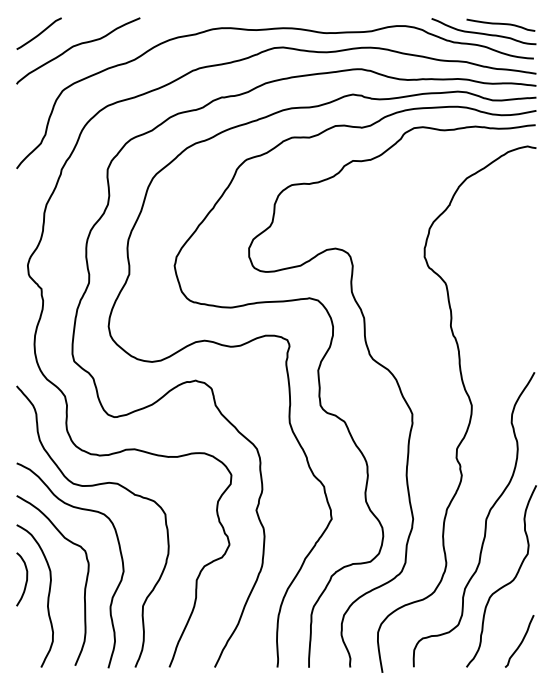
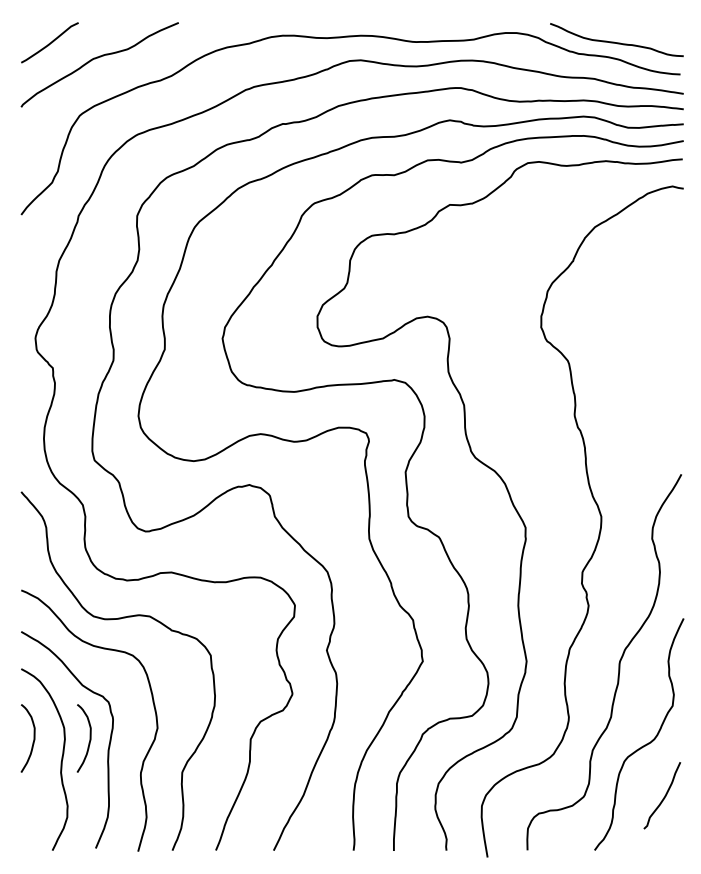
curve: (500, 24) -> (637, 31), removed
curve: (69, 581) -> (88, 741), added
curve: (520, 642) -> (663, 797), moved

